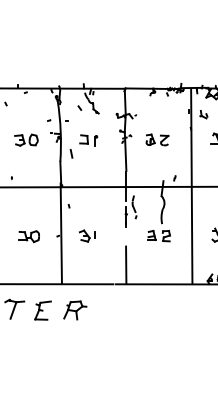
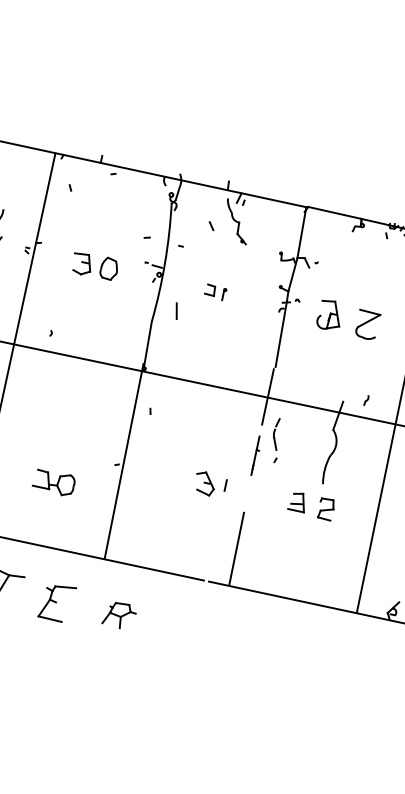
part: (157, 139) -> (348, 318), size x1.4
part: (88, 140) -> (214, 292), size x0.6
part: (86, 235) -> (208, 482), moved
part: (28, 236) -> (53, 482), moved
part: (75, 310) -> (119, 615), size x0.7

